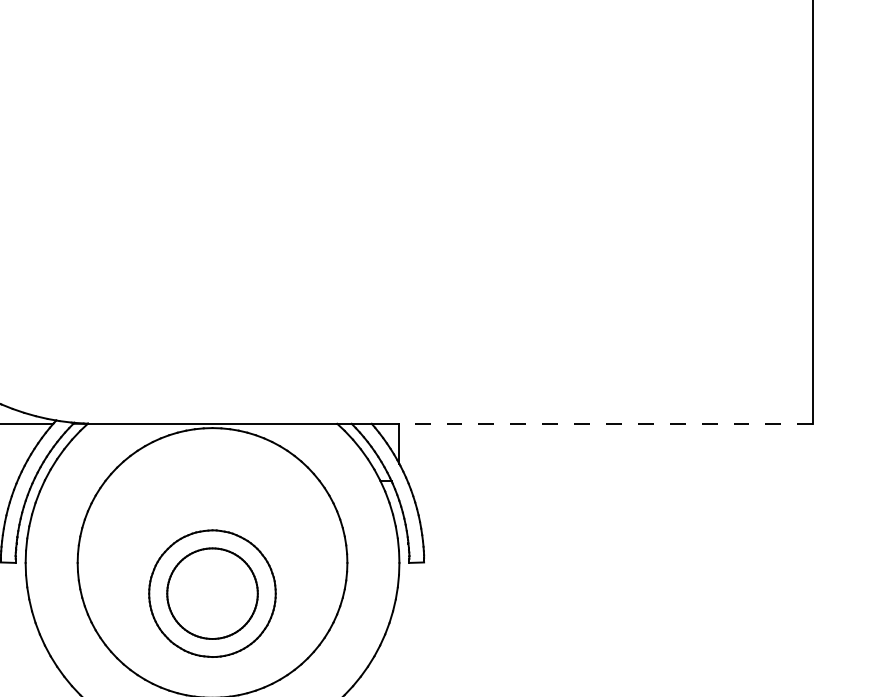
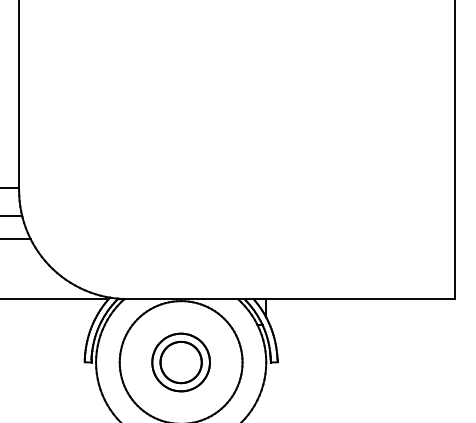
line: (604, 424) -> (359, 299), dashed -> solid
part: (211, 593) -> (180, 362), moved

